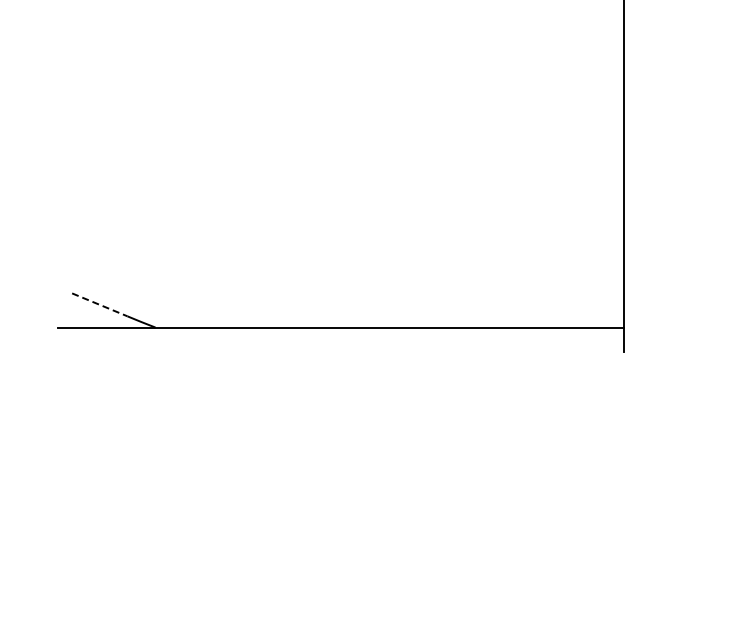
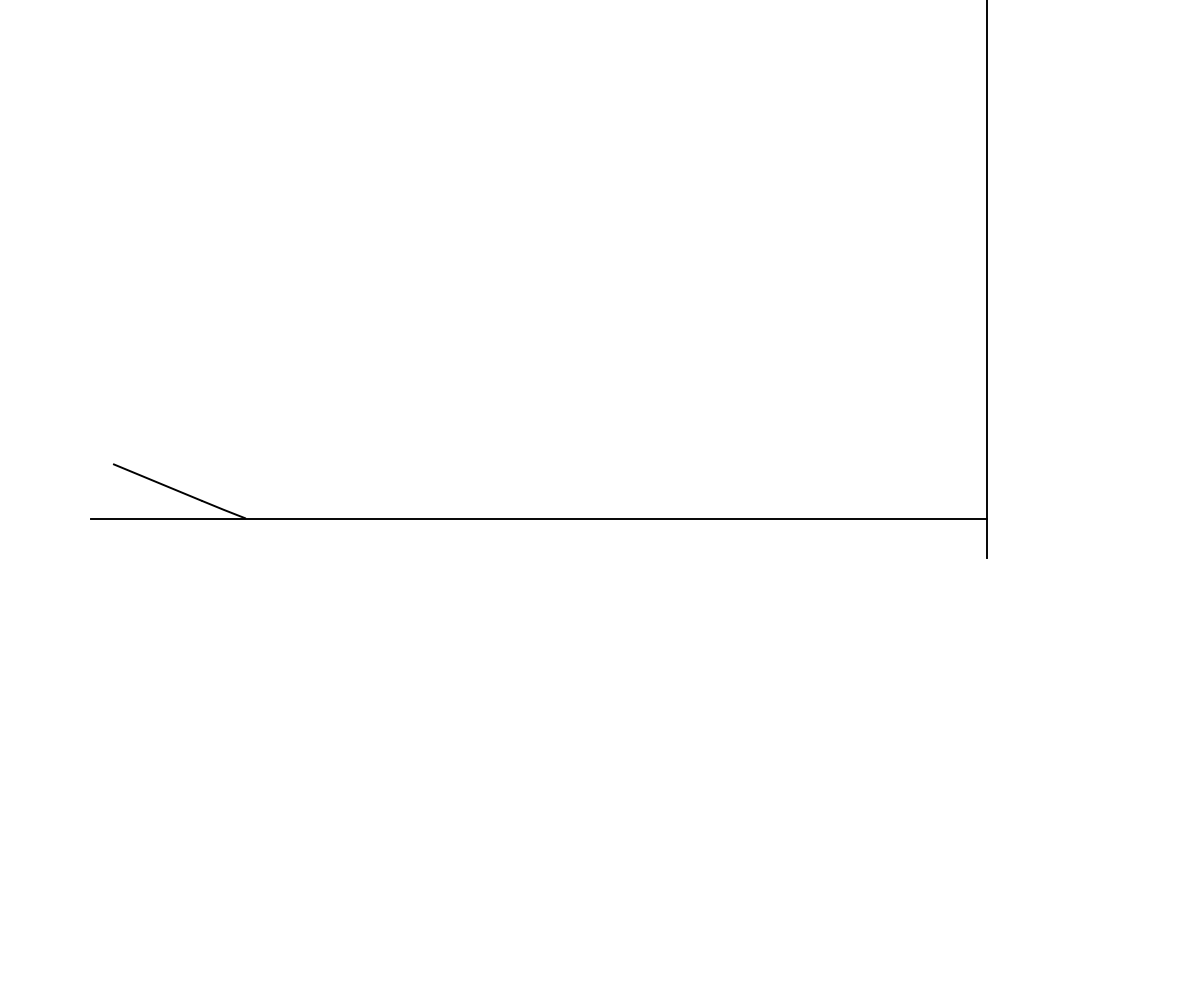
line: (99, 304) -> (157, 482), dashed -> solid

